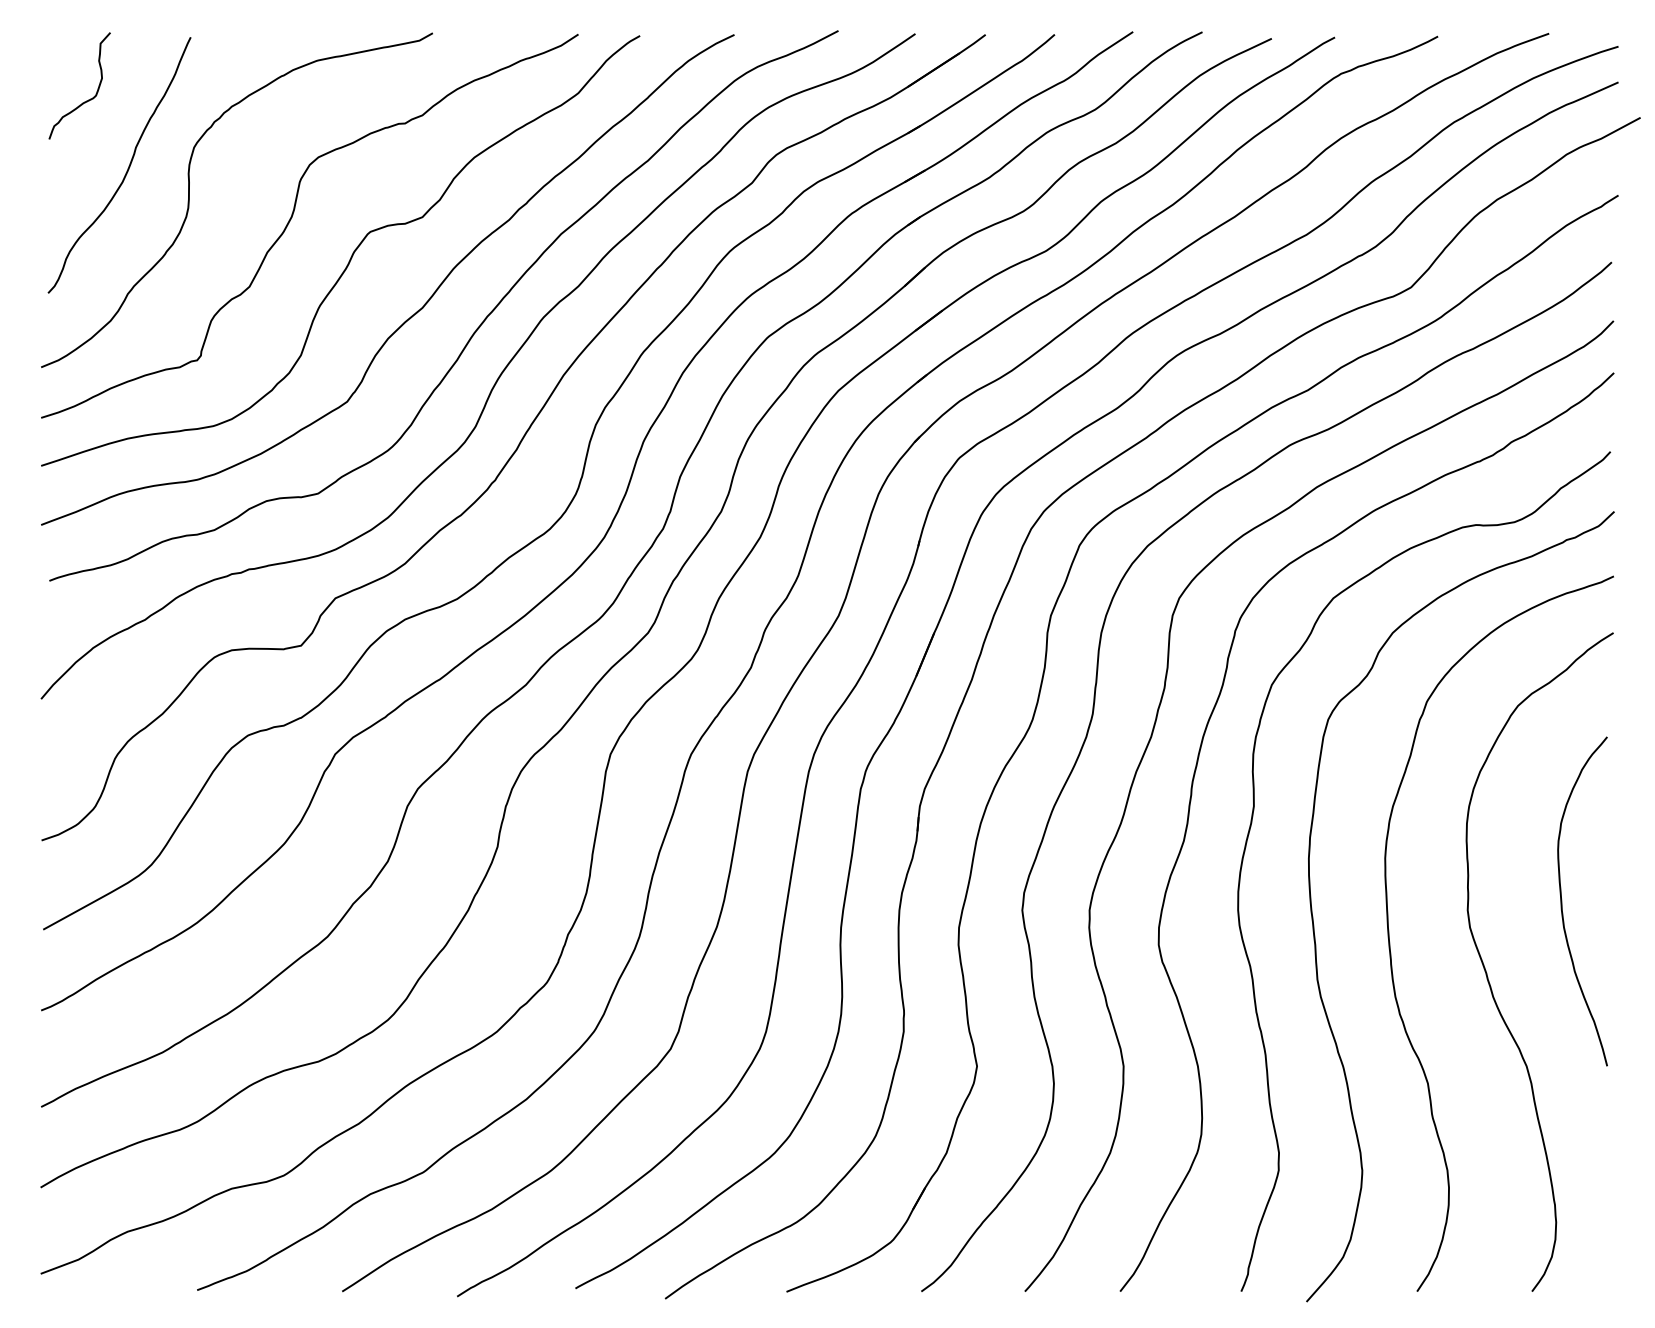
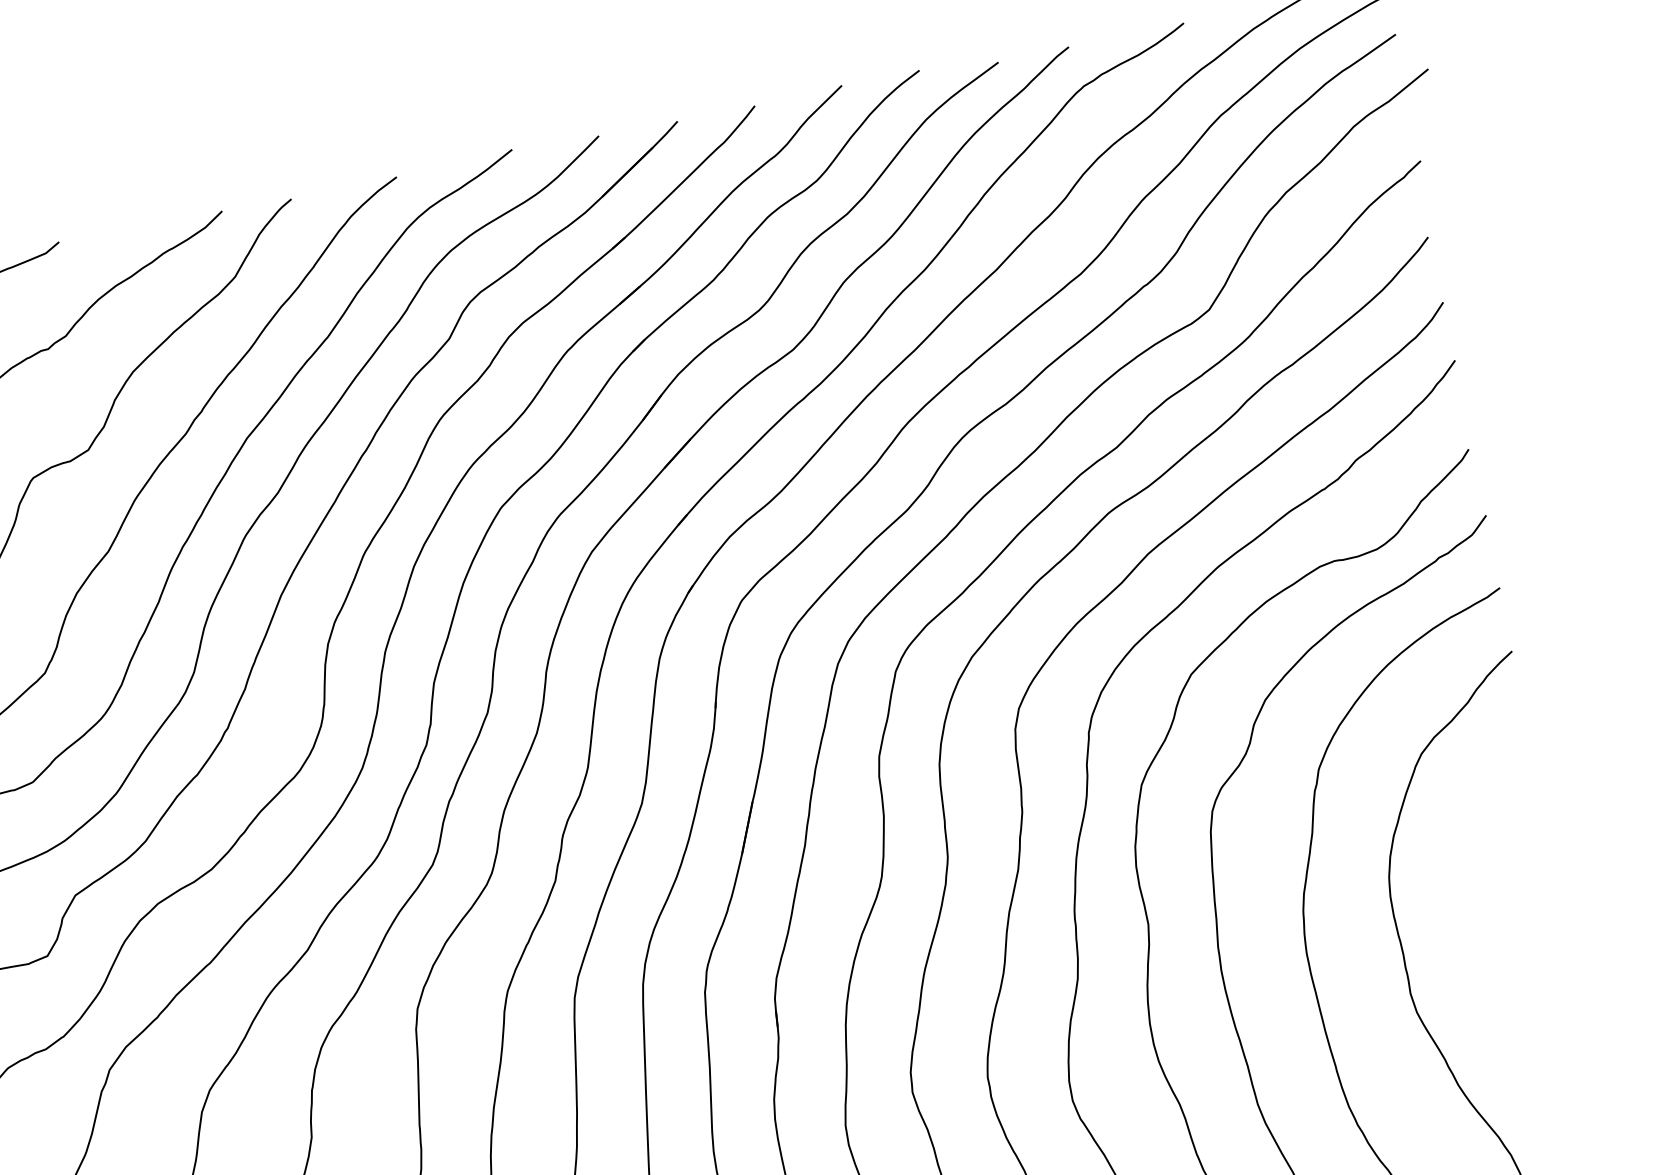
curve: (1562, 901) -> (1514, 962), removed

